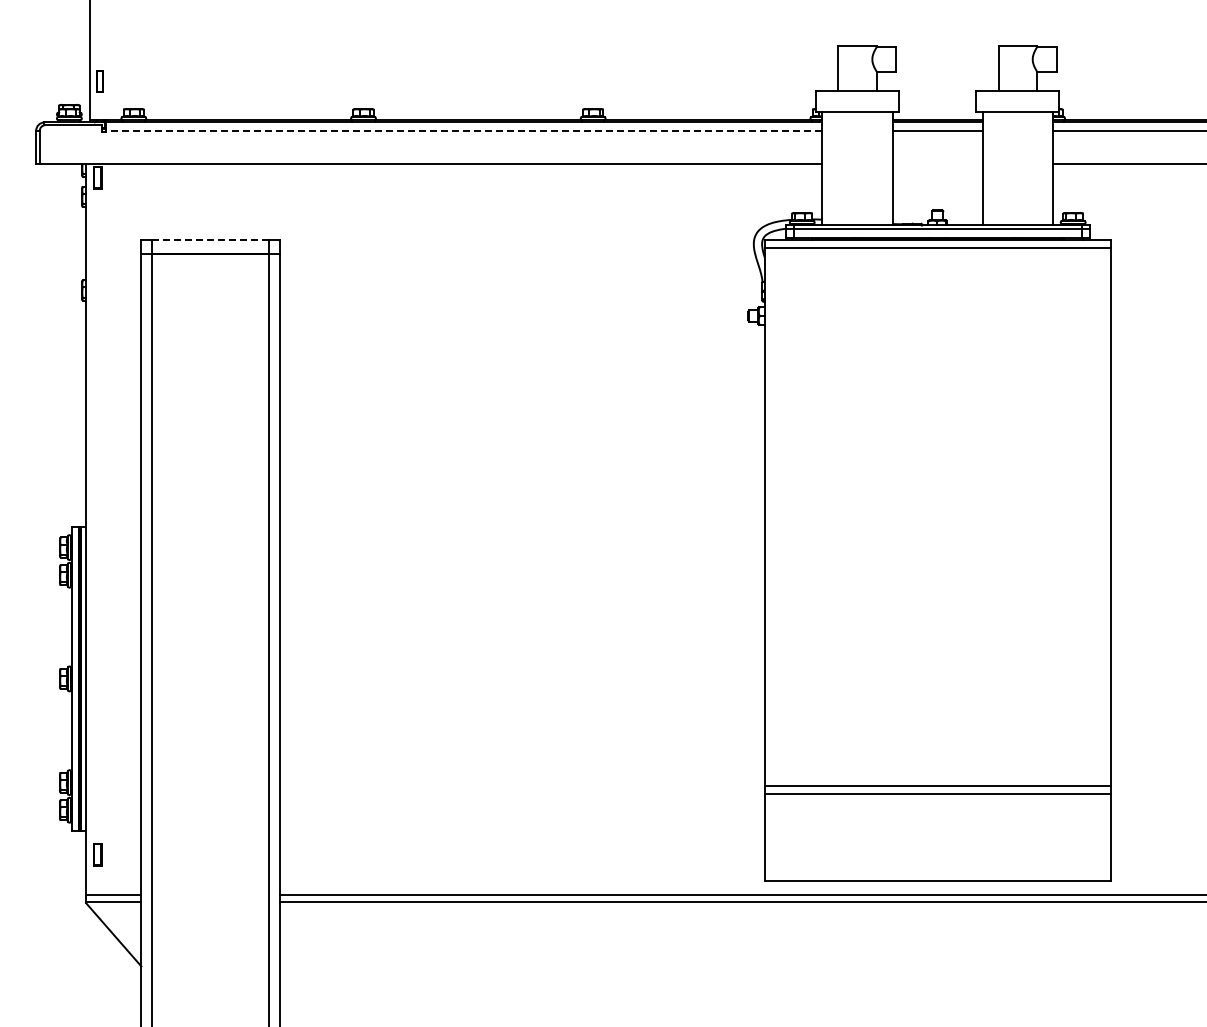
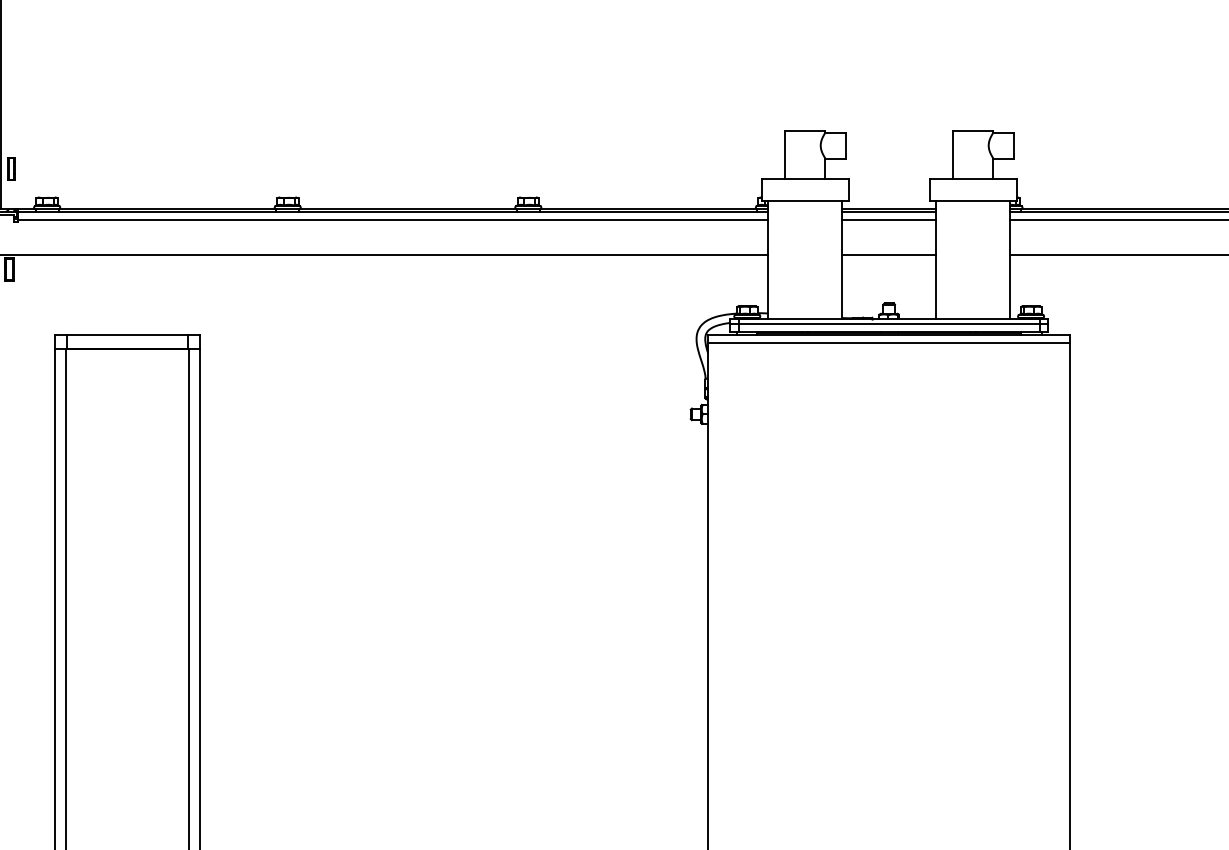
line: (463, 130) -> (392, 220), dashed -> solid
line: (937, 163) -> (888, 254), added
line: (210, 239) -> (127, 334), dashed -> solid

